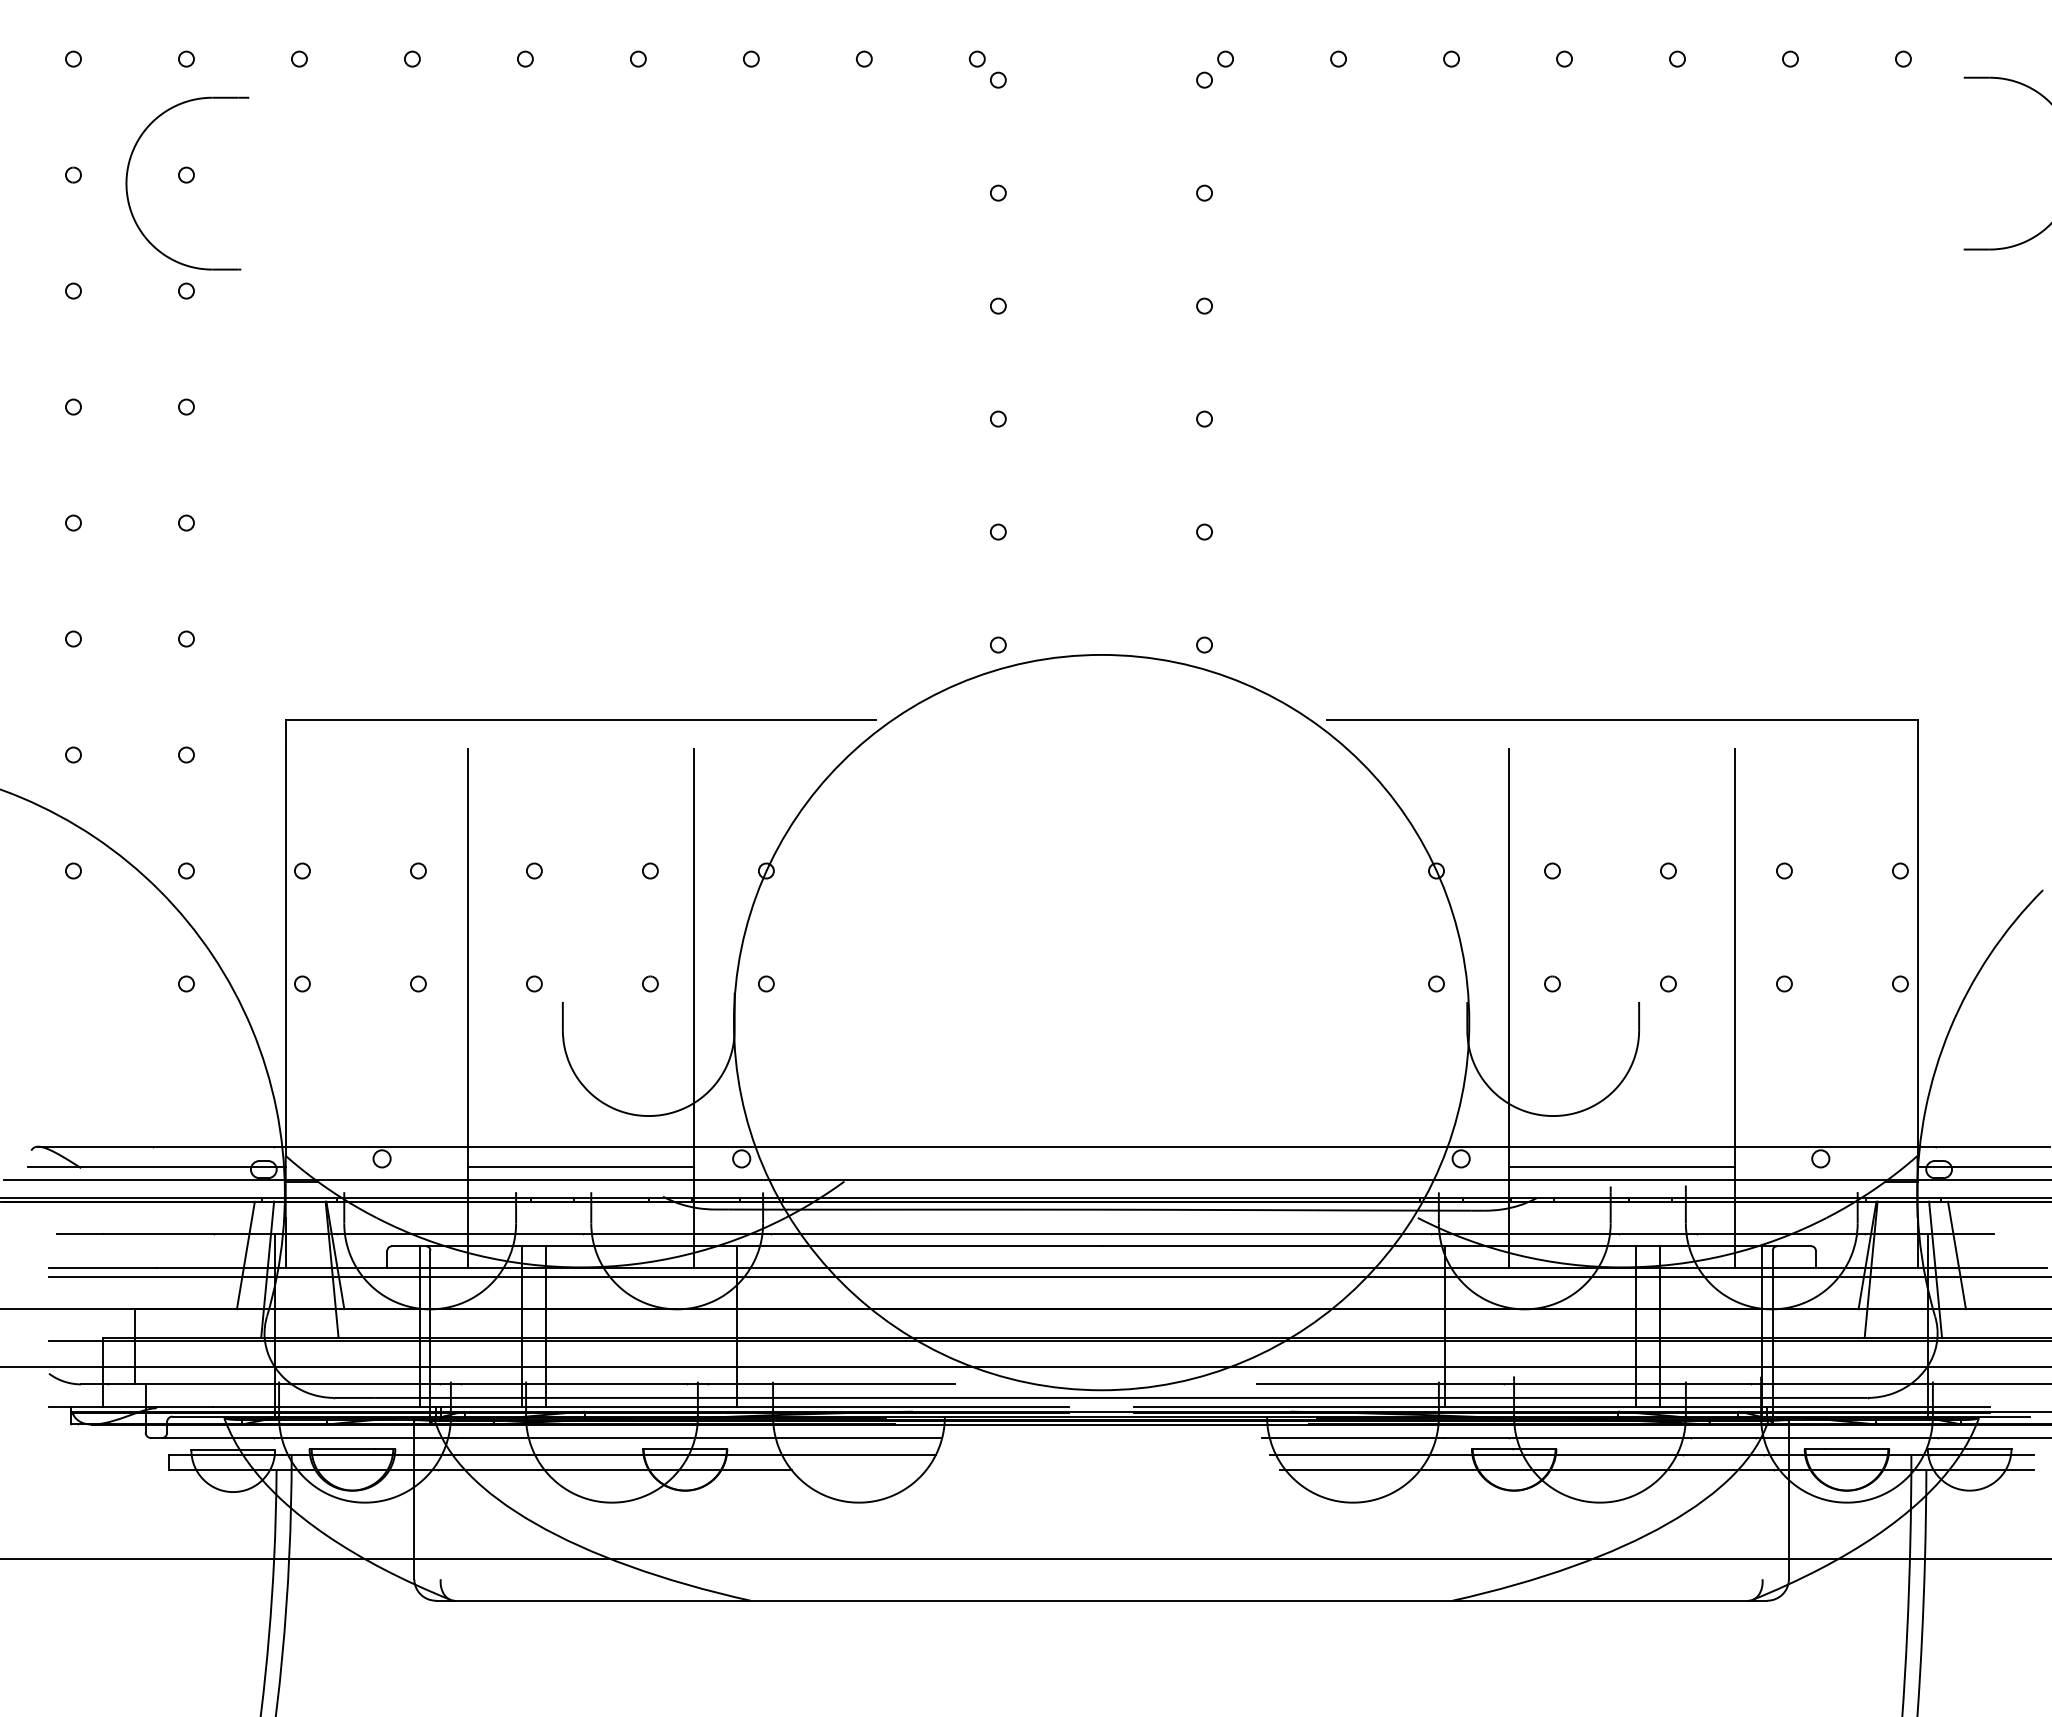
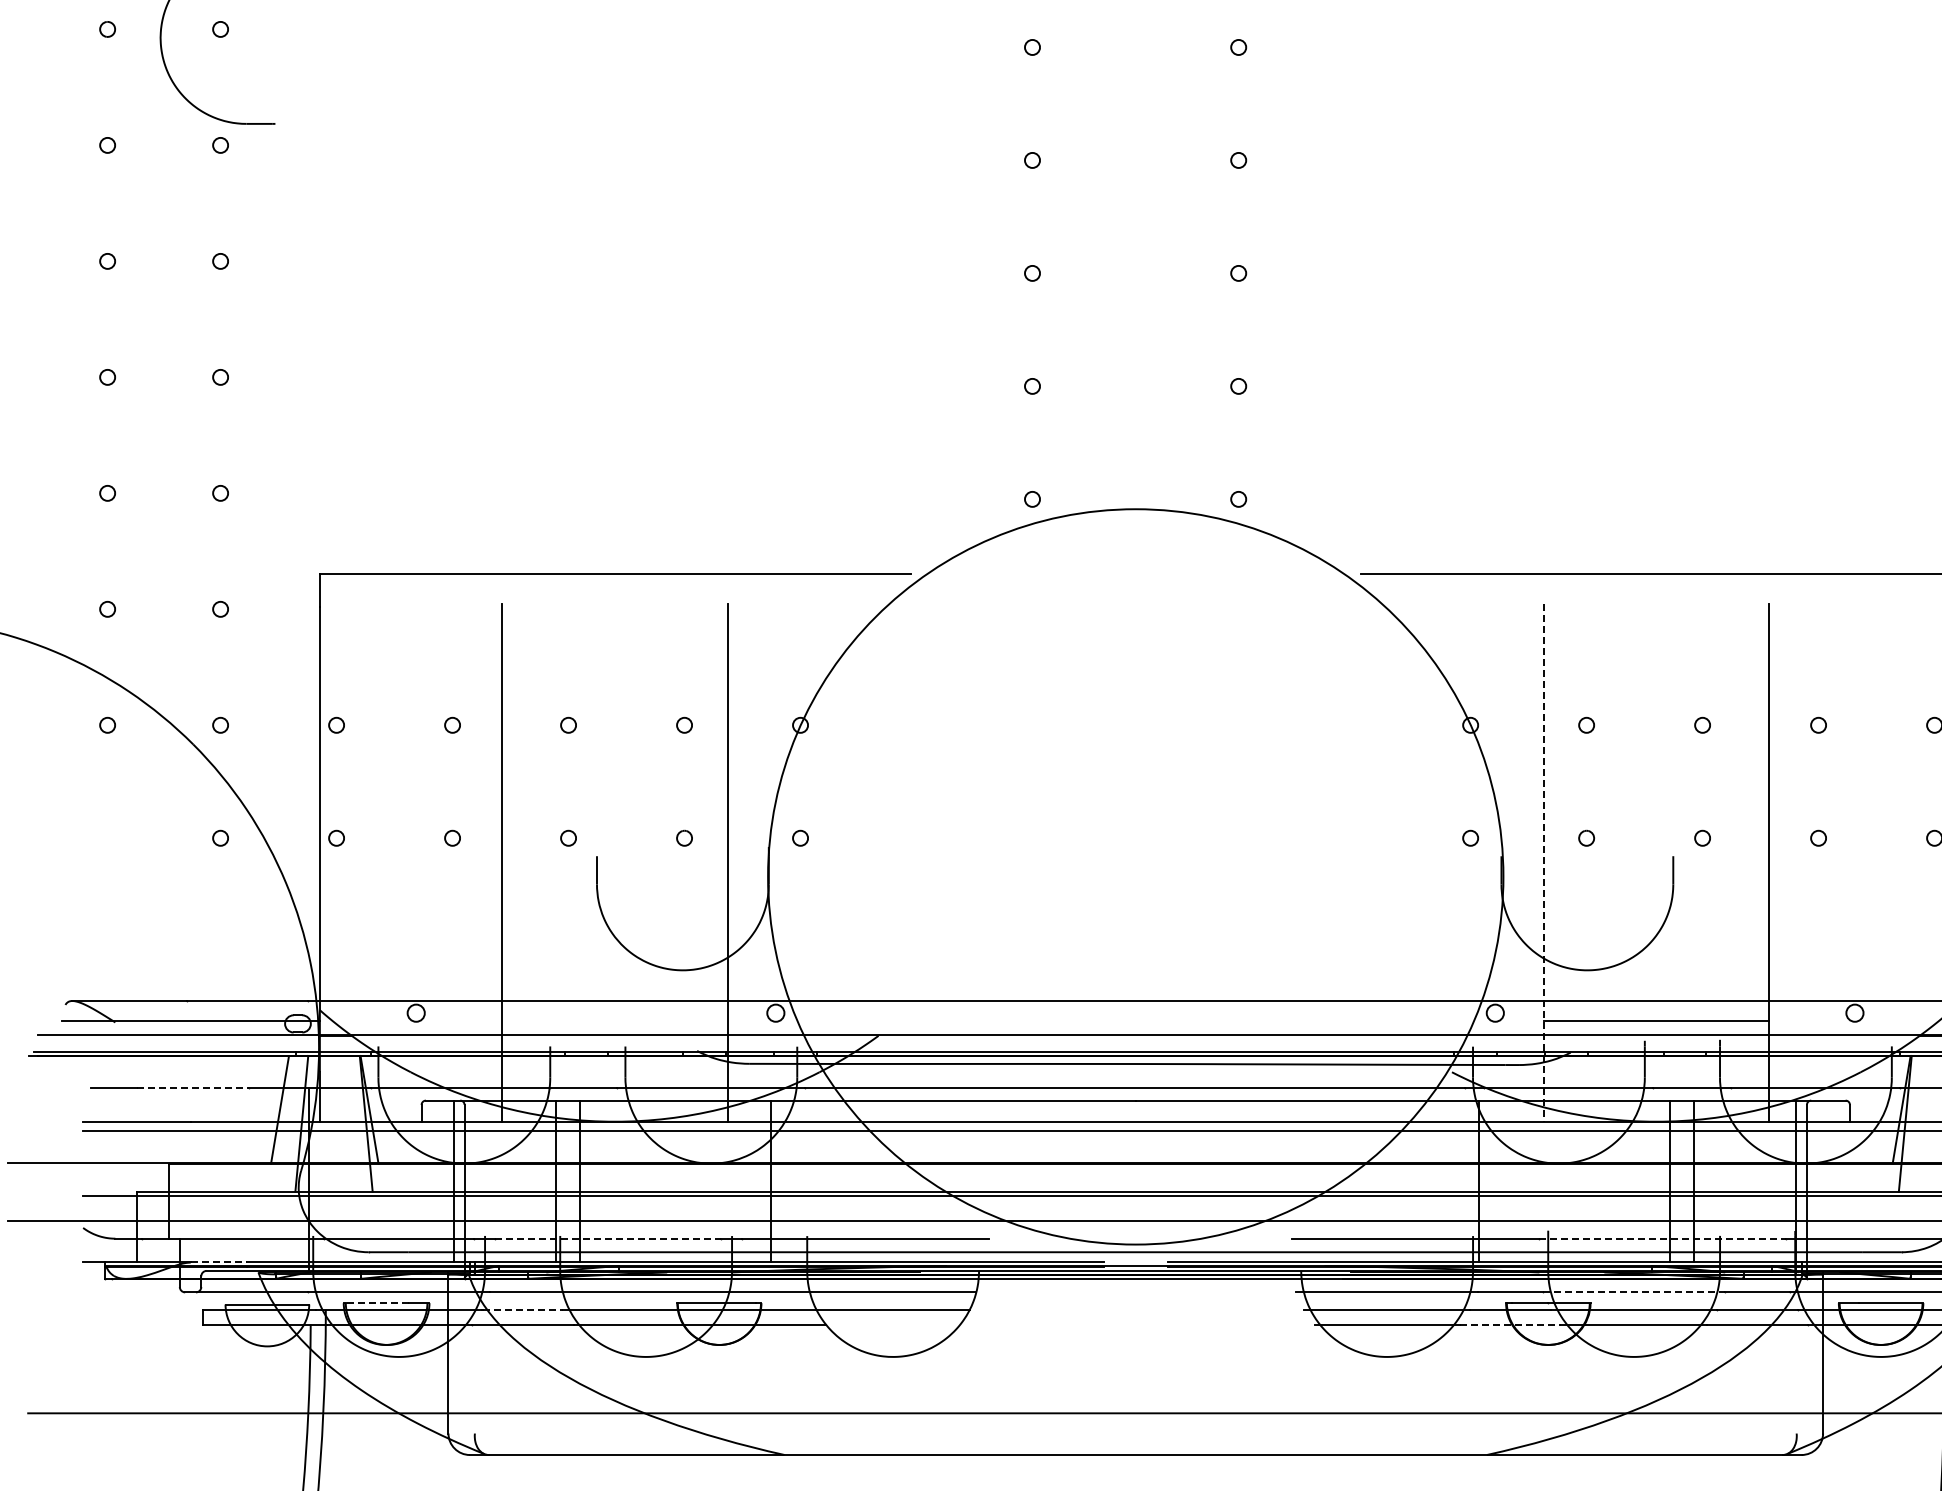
line: (1509, 1009) -> (1543, 863), solid -> dashed
line: (580, 1167) -> (614, 1021), removed
line: (158, 1234) -> (192, 1088), solid -> dashed
line: (574, 1384) -> (608, 1238), solid -> dashed
line: (1628, 1384) -> (1662, 1238), solid -> dashed
line: (185, 1407) -> (219, 1261), solid -> dashed
line: (1599, 1438) -> (1633, 1292), solid -> dashed
line: (343, 1448) -> (377, 1302), solid -> dashed
line: (489, 1455) -> (523, 1309), solid -> dashed
line: (1476, 1470) -> (1510, 1324), solid -> dashed

